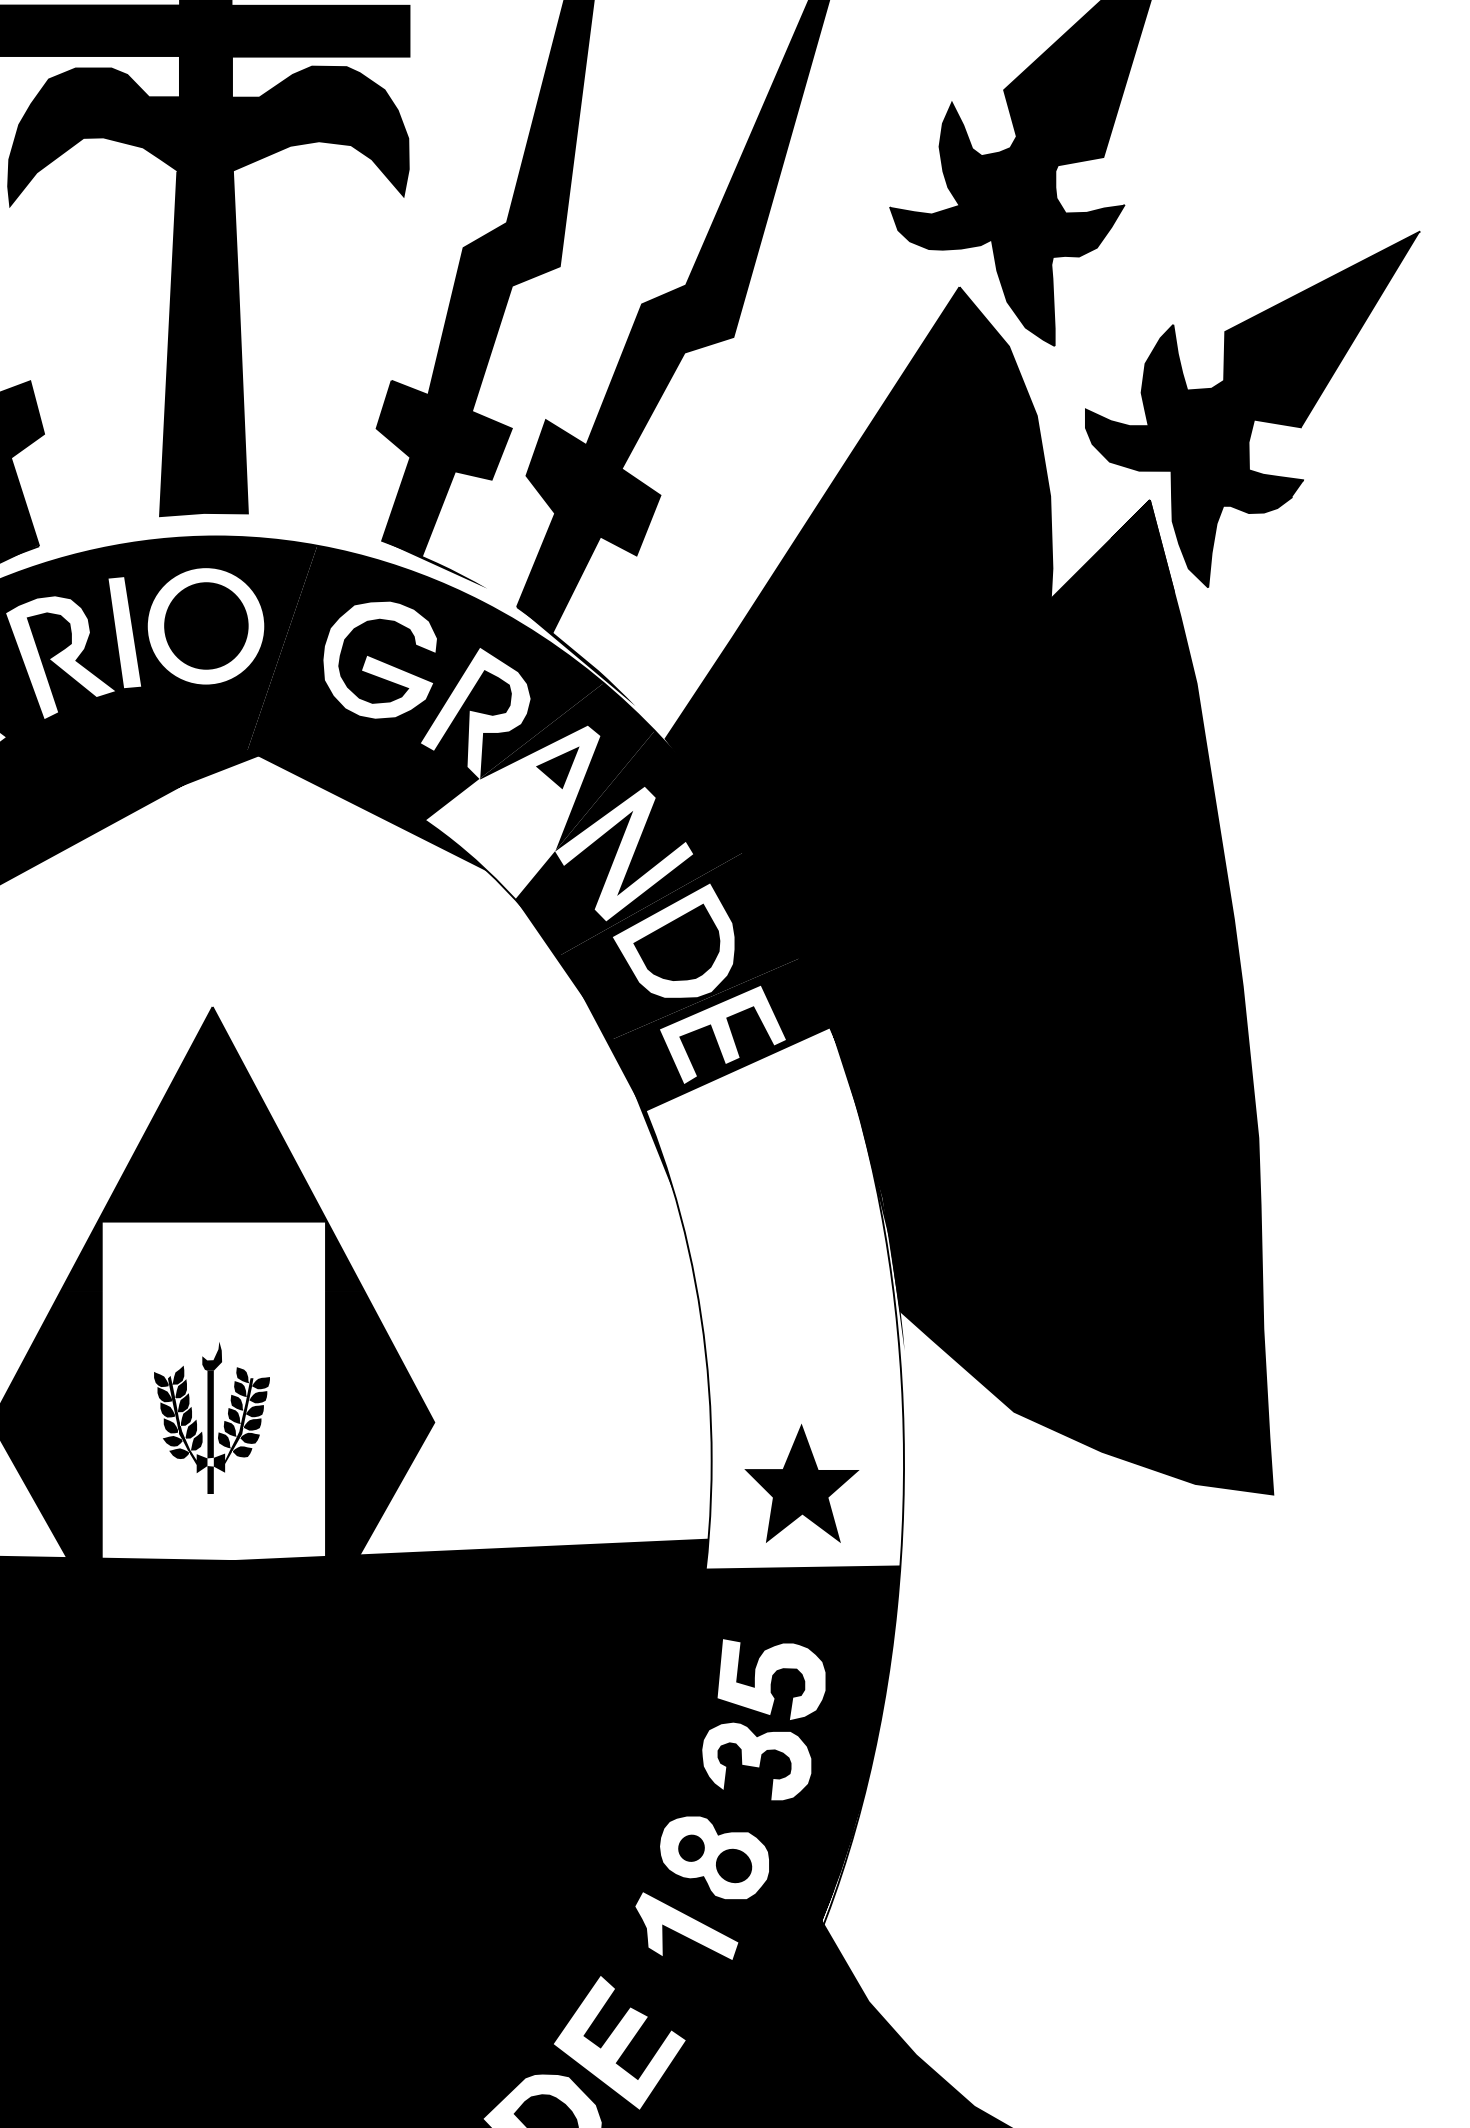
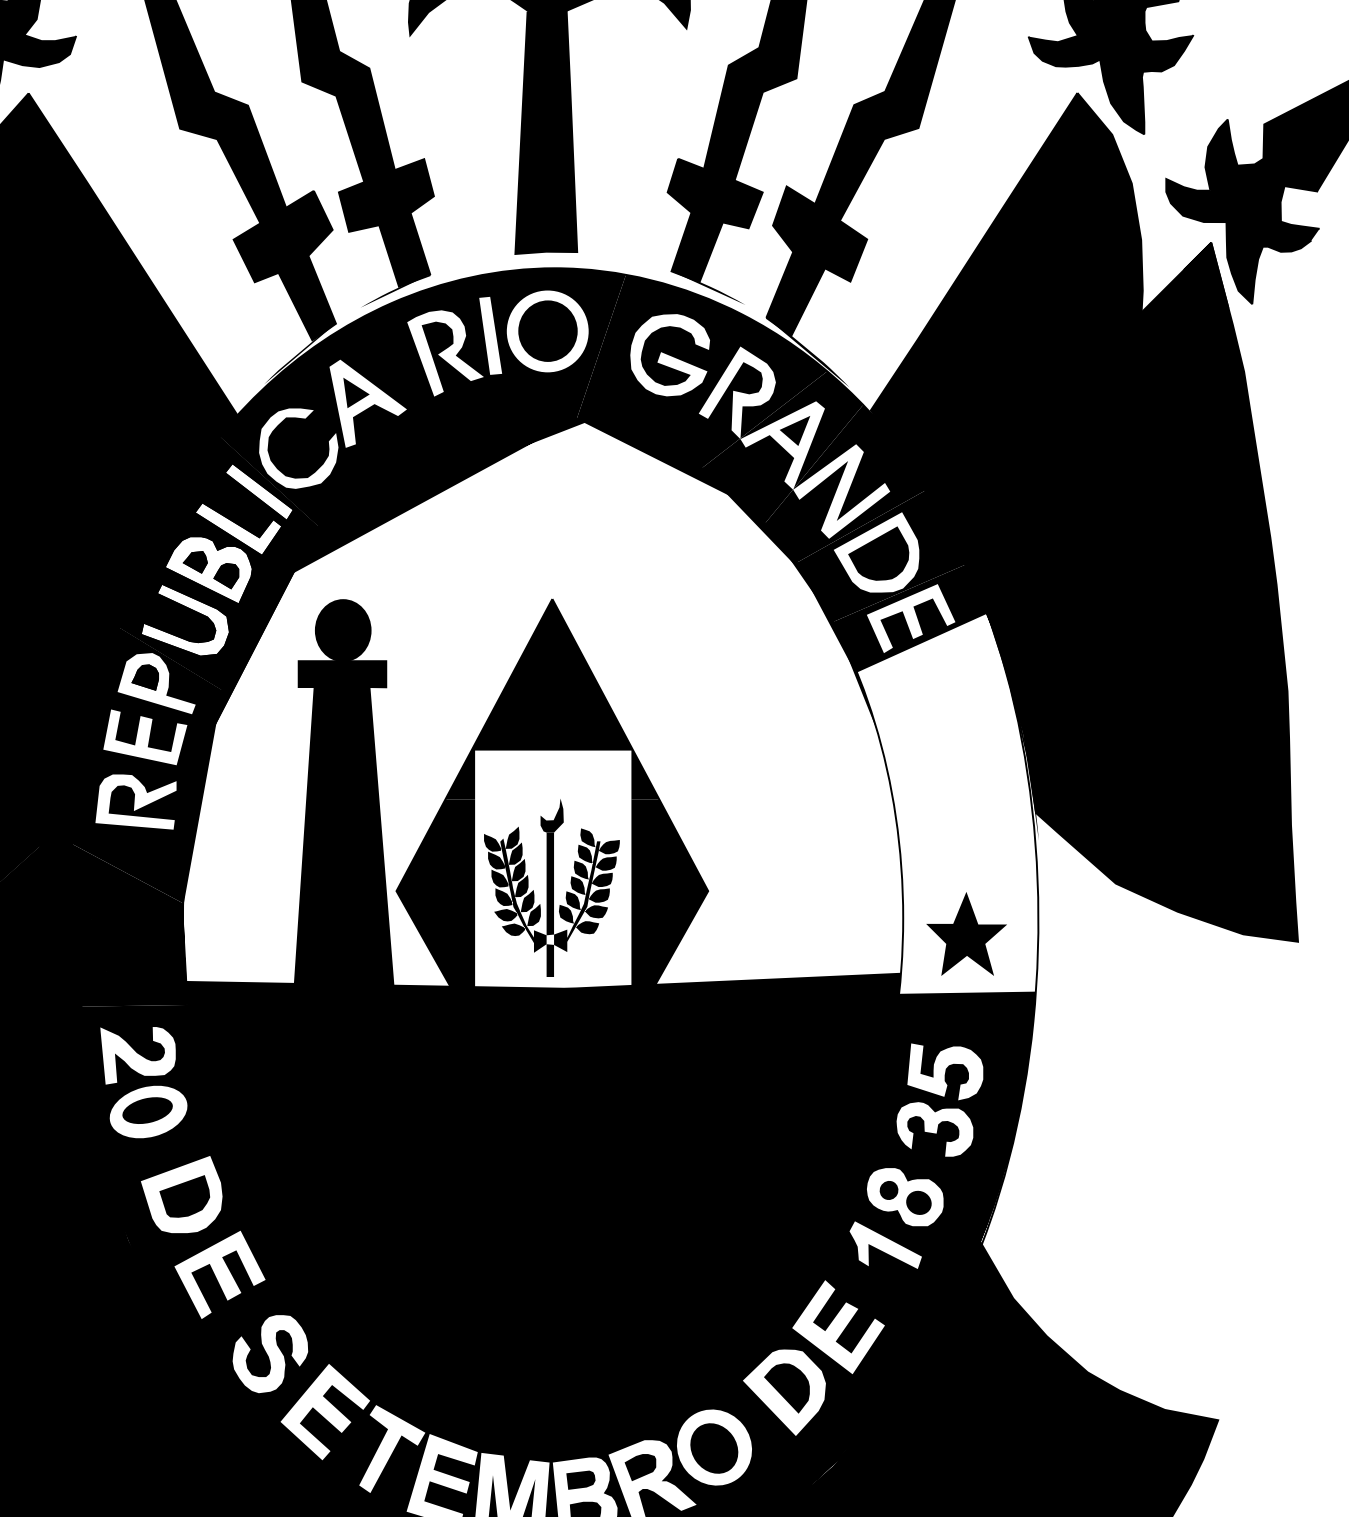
fill: (500, 876) -> (754, 507), added
part: (211, 1417) -> (551, 887), size x1.67

